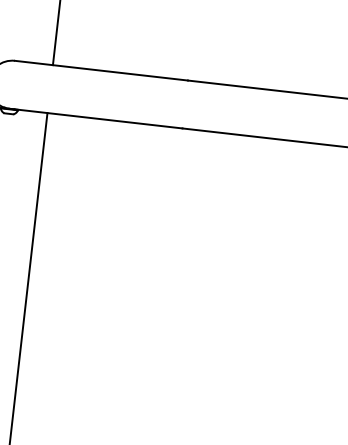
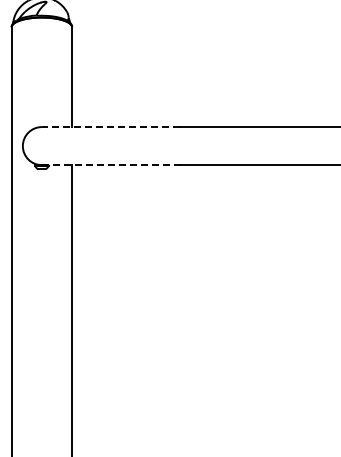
line: (101, 71) -> (110, 127), solid -> dashed
line: (95, 118) -> (110, 165), solid -> dashed

